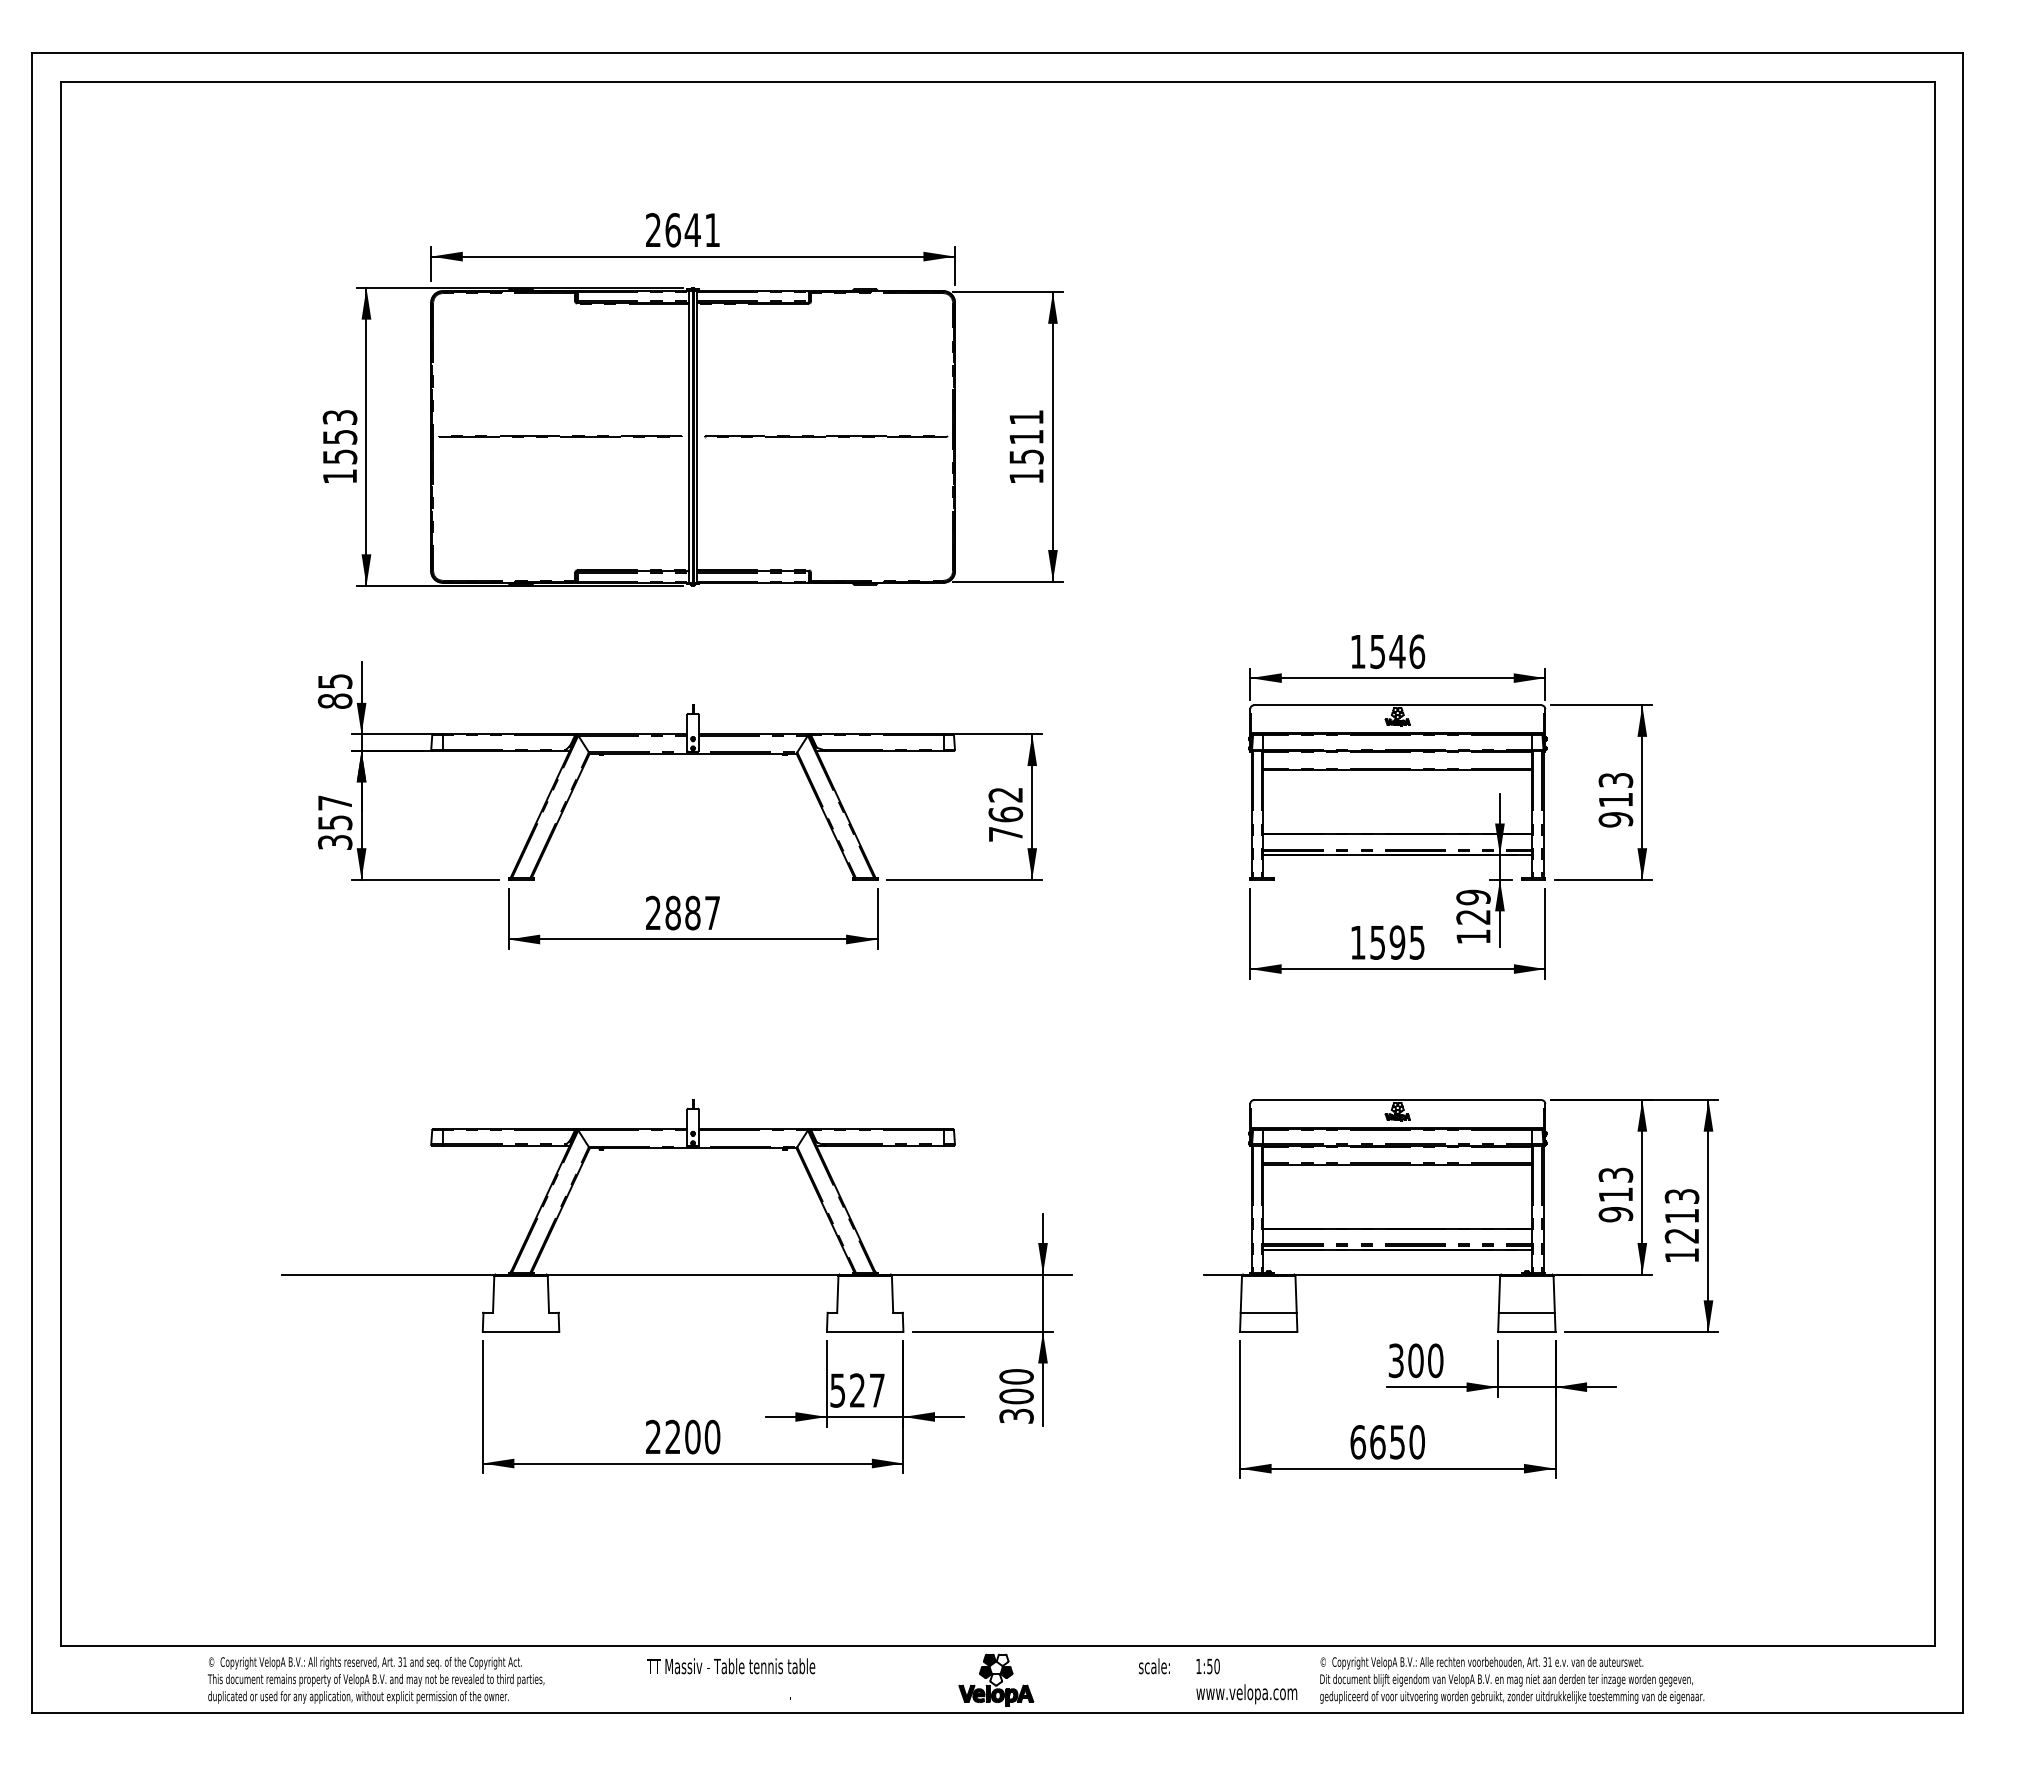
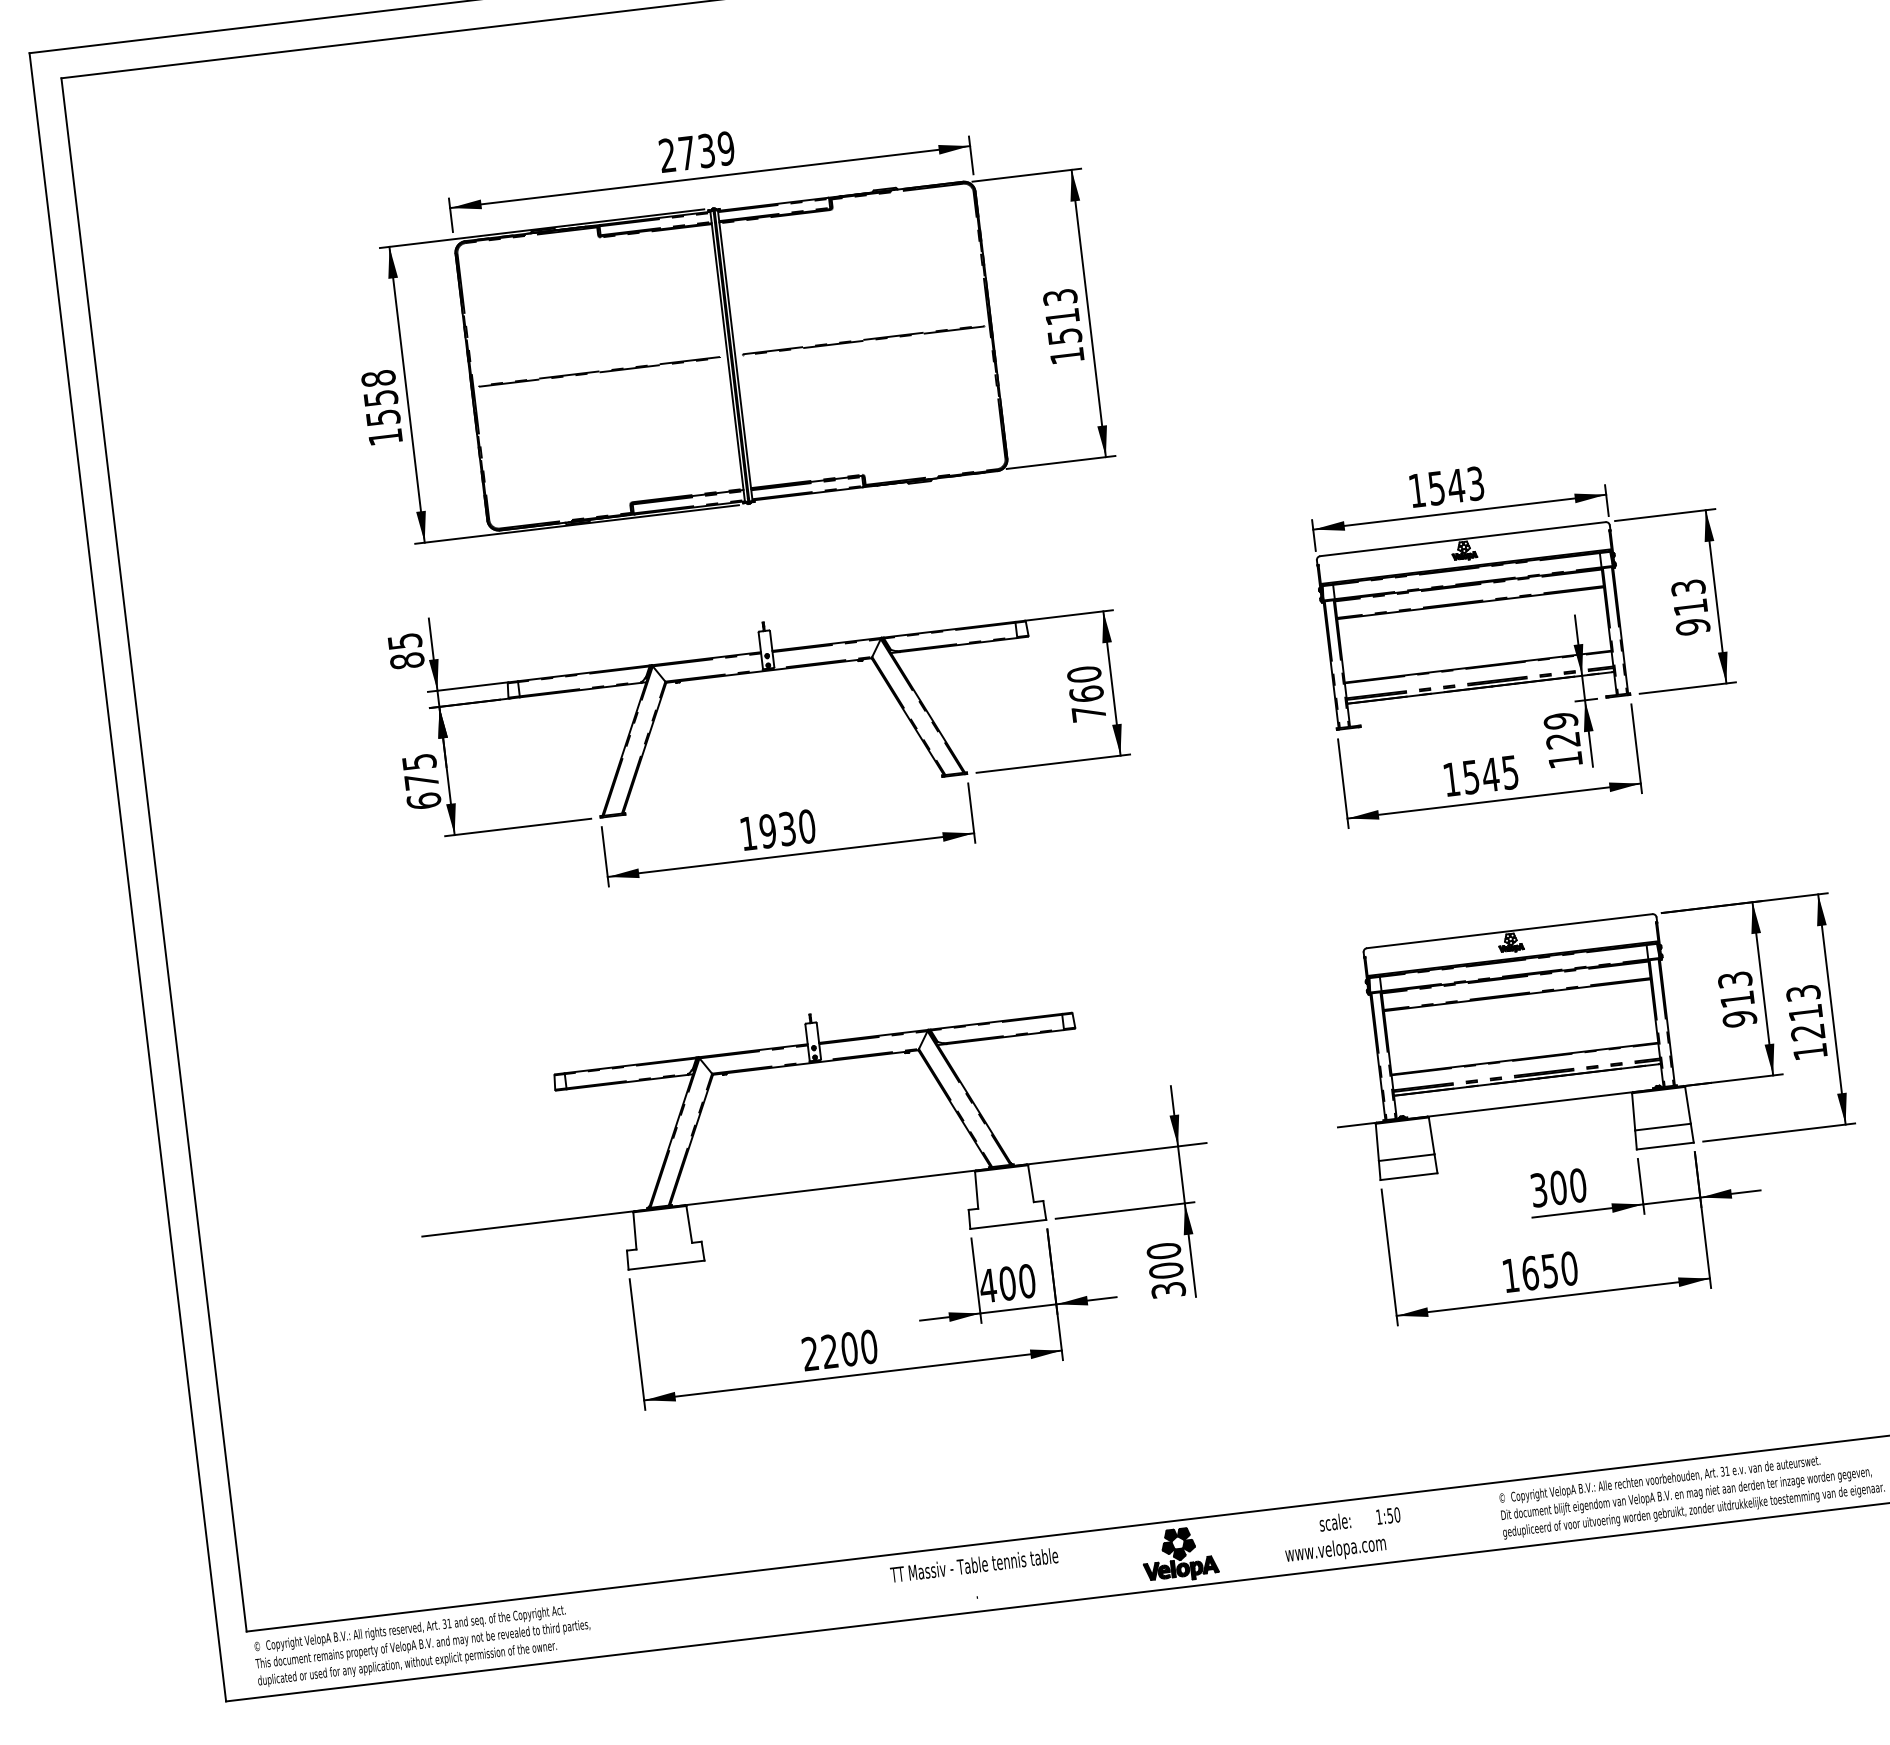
text: (692, 230) -> (706, 151), 2641 -> 2739
text: (339, 417) -> (378, 378), 1553 -> 1558
text: (1026, 417) -> (1060, 297), 1511 -> 1513
text: (1417, 651) -> (1476, 483), 1546 -> 1543
text: (1005, 794) -> (1083, 674), 762 -> 760
text: (334, 822) -> (421, 781), 357 -> 675
text: (683, 912) -> (778, 829), 2887 -> 1930
text: (1397, 942) -> (1490, 774), 1595 -> 1545
text: (857, 1390) -> (1007, 1283), 527 -> 400
text: (1358, 1442) -> (1511, 1275), 6650 -> 1650
fill: (1002, 1659) -> (1183, 1533), added
text: (731, 1666) -> (974, 1565), moved
fill: (996, 1679) -> (1179, 1554), added
text: (376, 1680) -> (423, 1645), moved
text: (1246, 1694) -> (1335, 1550), moved

